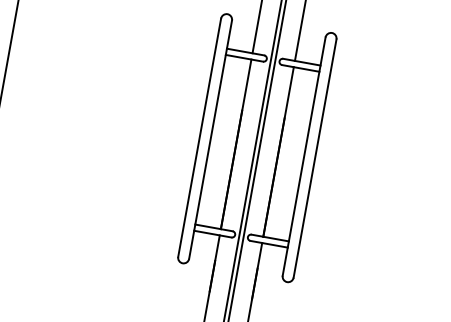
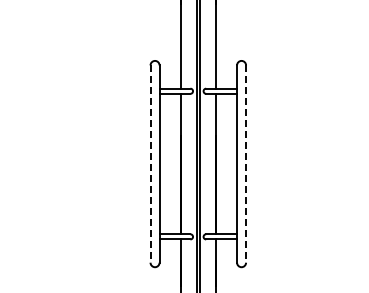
line: (199, 138) -> (150, 164), solid -> dashed
line: (315, 159) -> (246, 164), solid -> dashed

